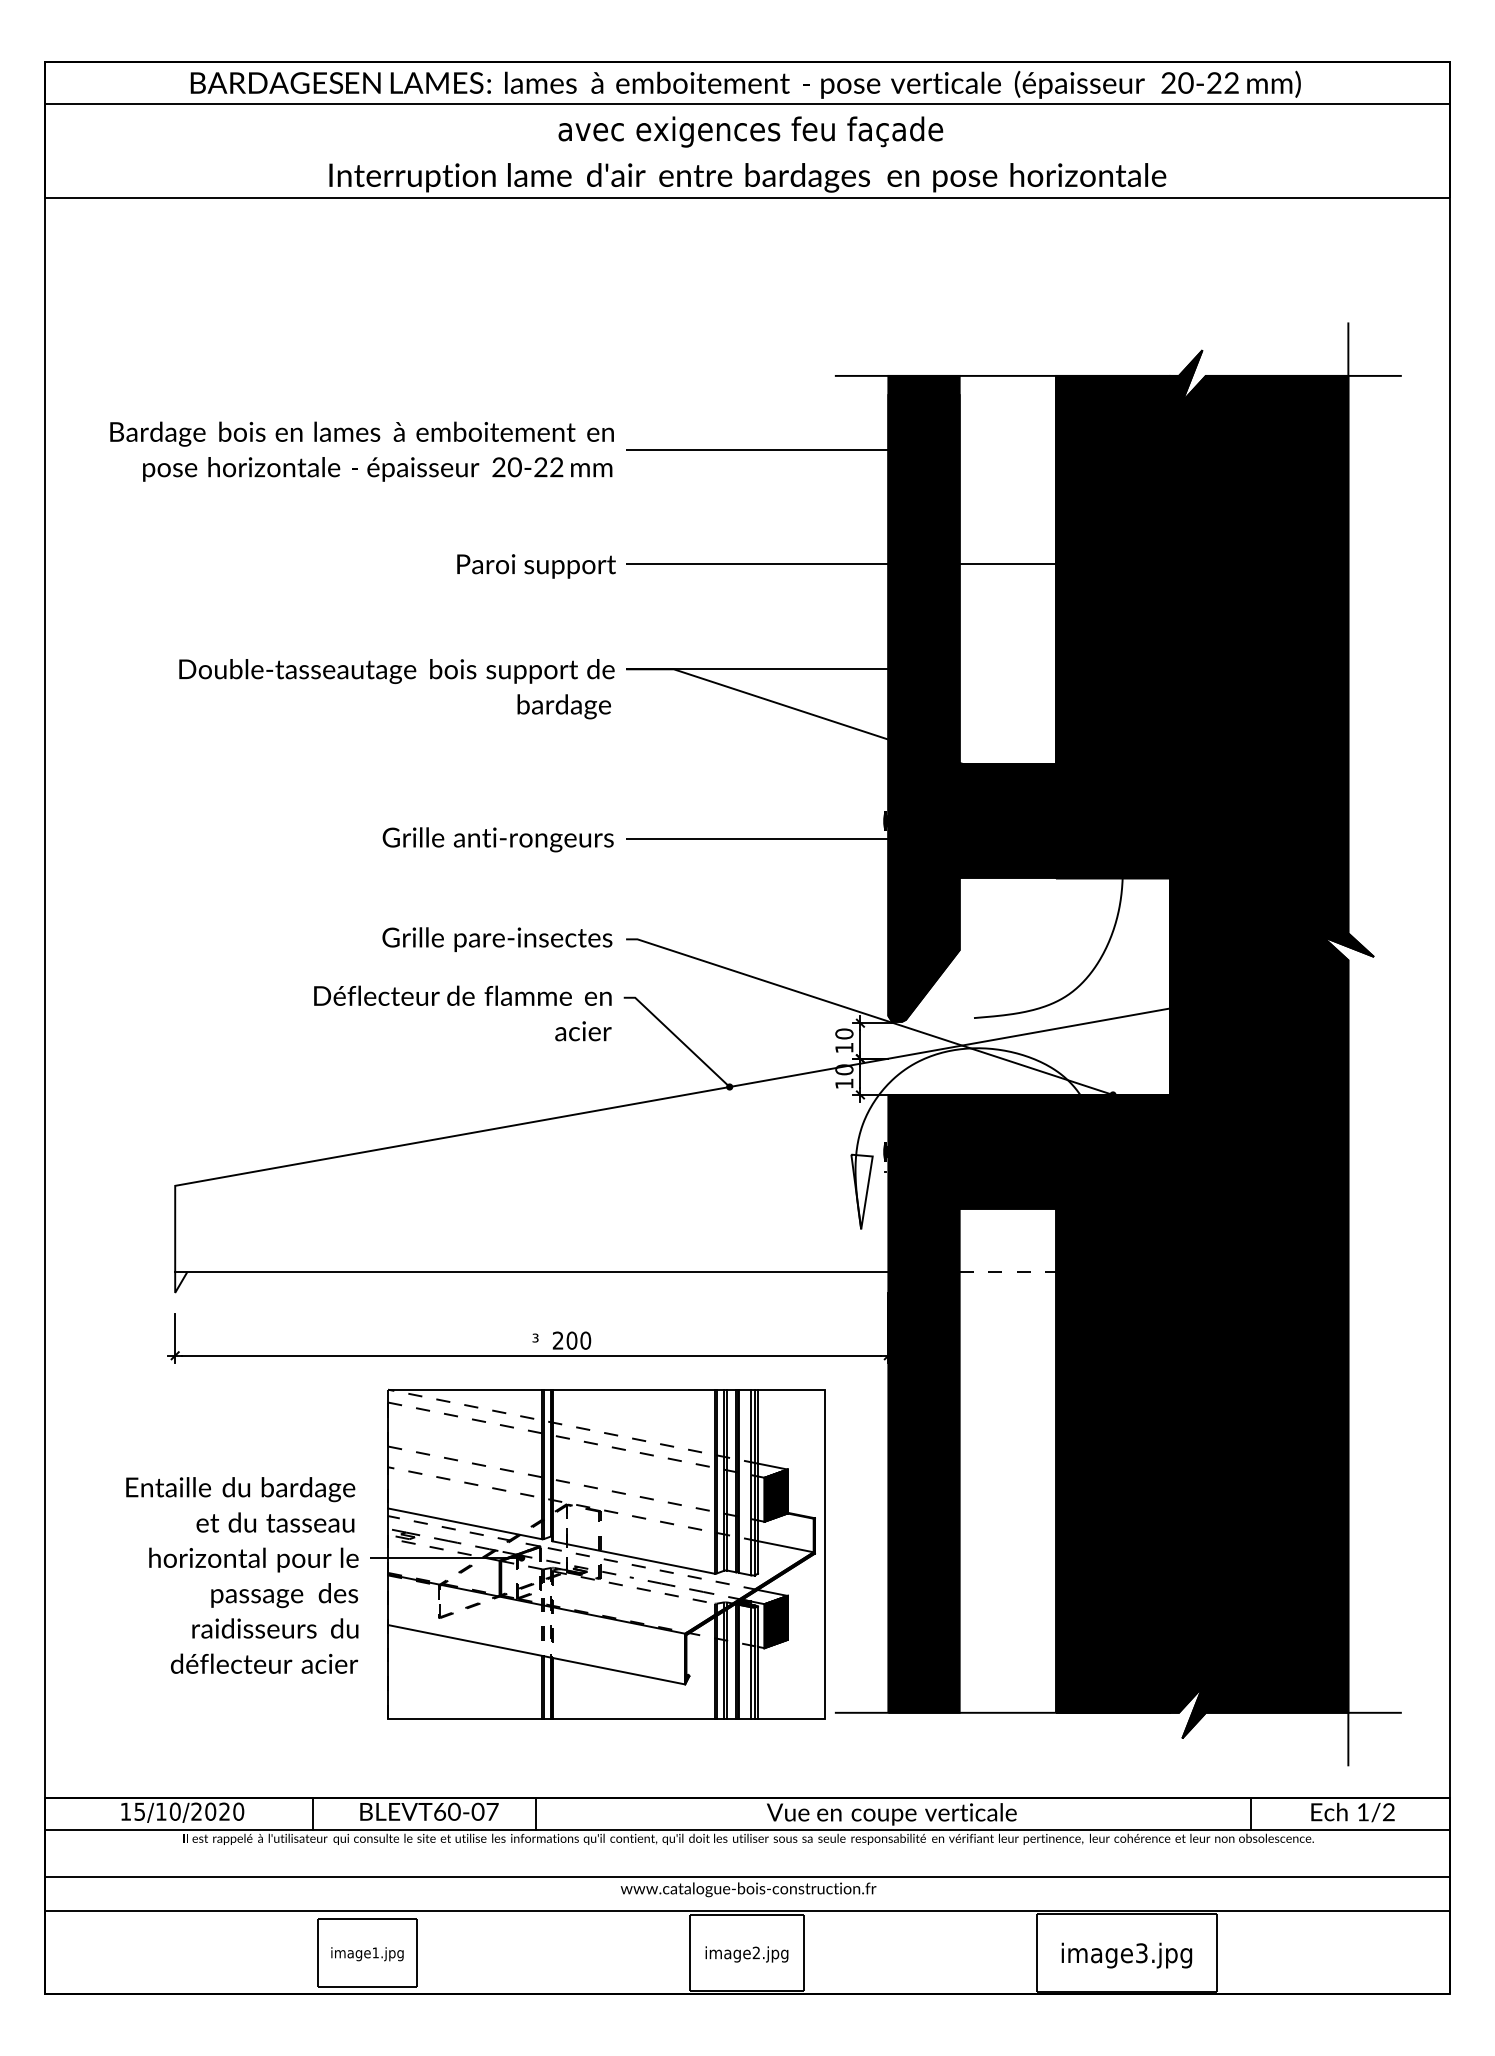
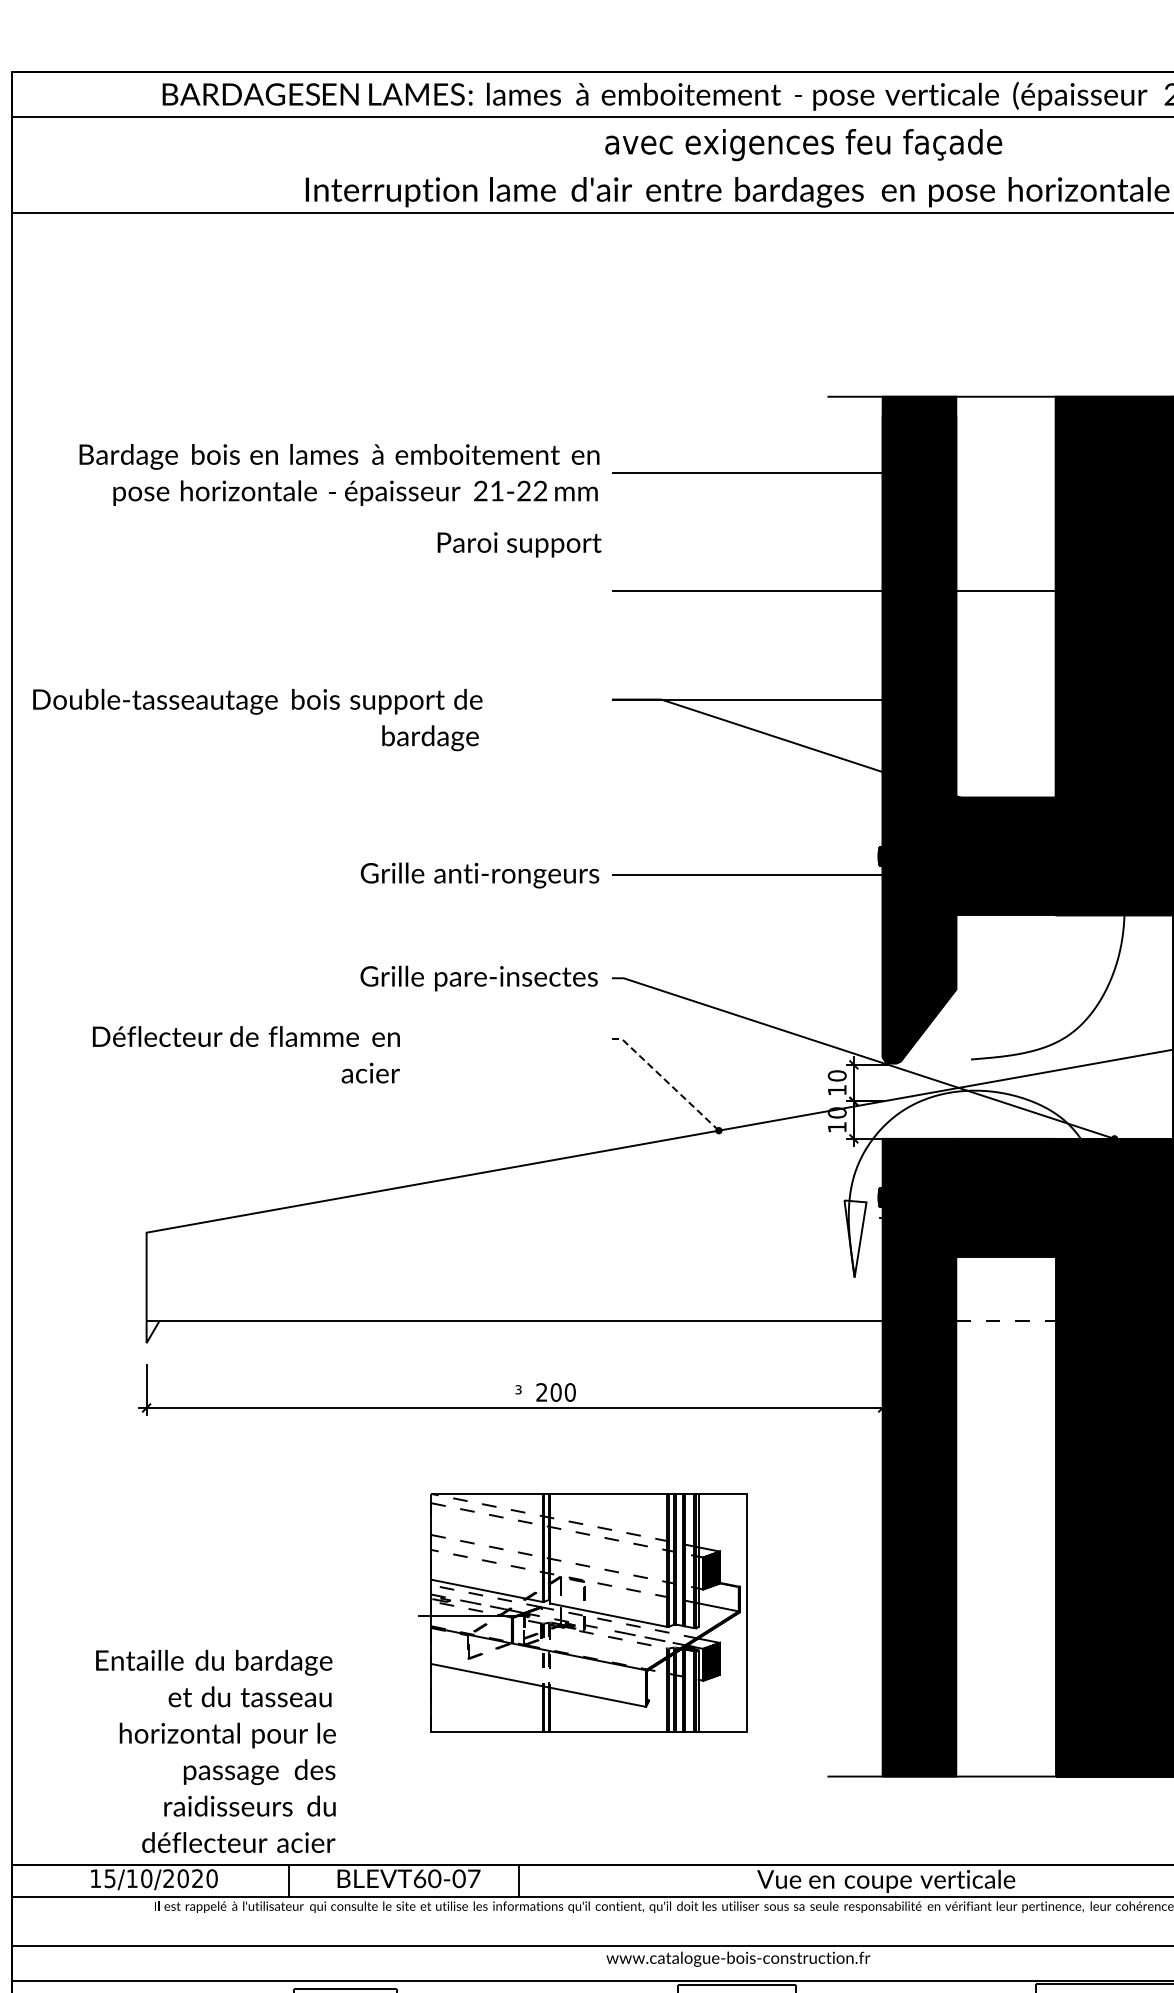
text: (750, 131) -> (803, 144), moved
text: (514, 467) -> (496, 491), 20-22 -> 21-22
text: (536, 566) -> (519, 544), moved
text: (396, 689) -> (257, 720), moved
text: (462, 1013) -> (246, 1054), moved
line: (677, 1037) -> (665, 1079), solid -> dashed
part: (597, 1553) -> (582, 1612), size x0.7
text: (242, 1575) -> (216, 1751), moved

